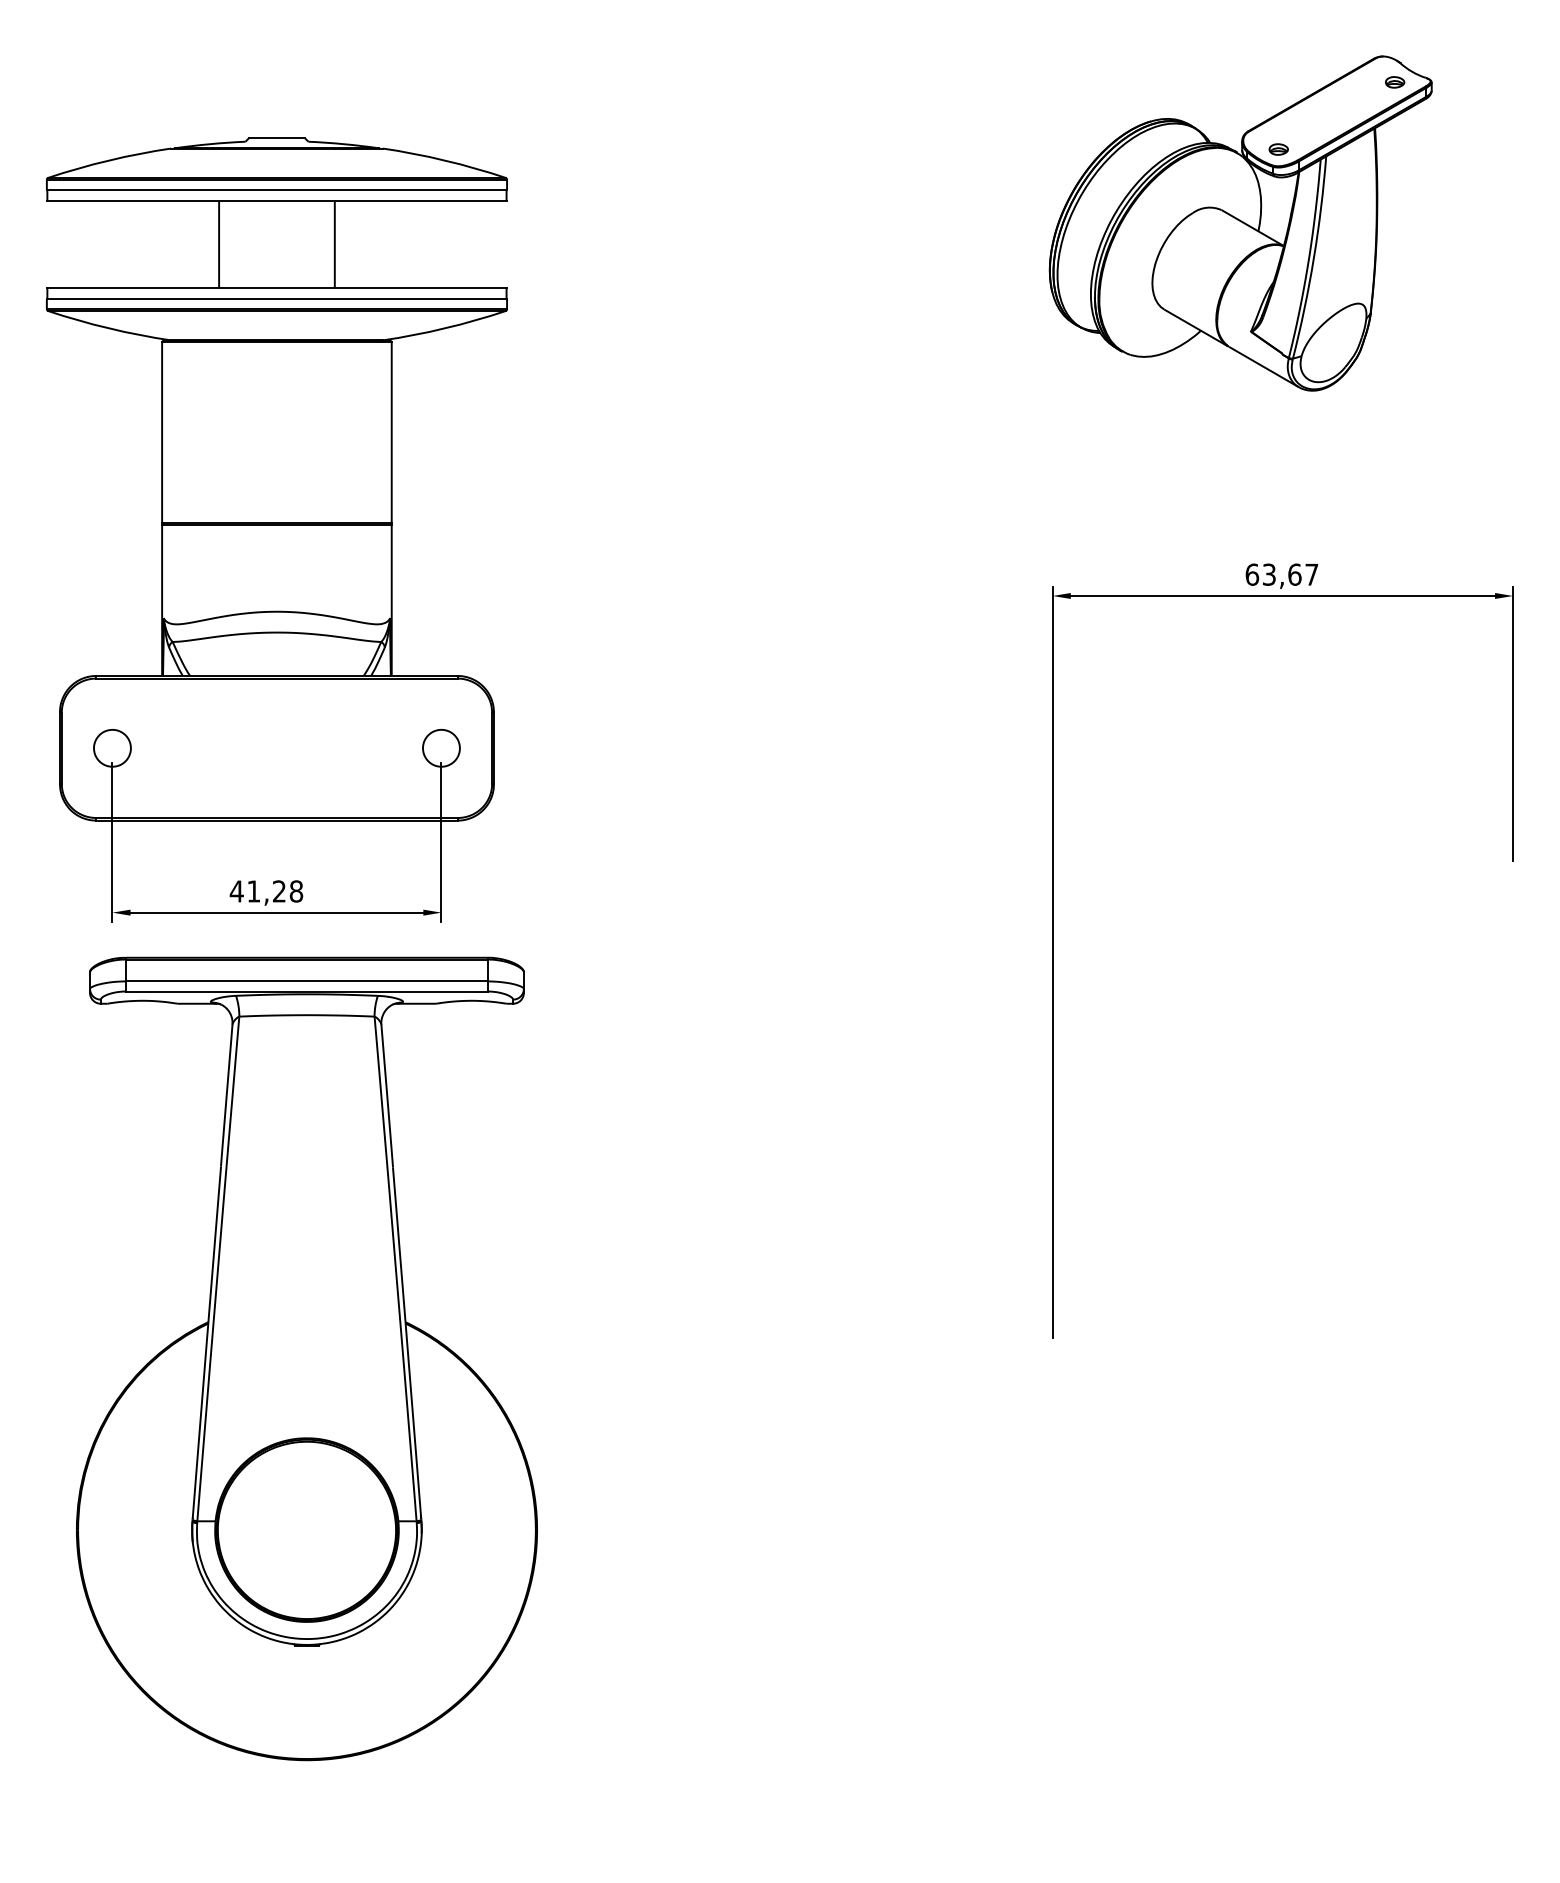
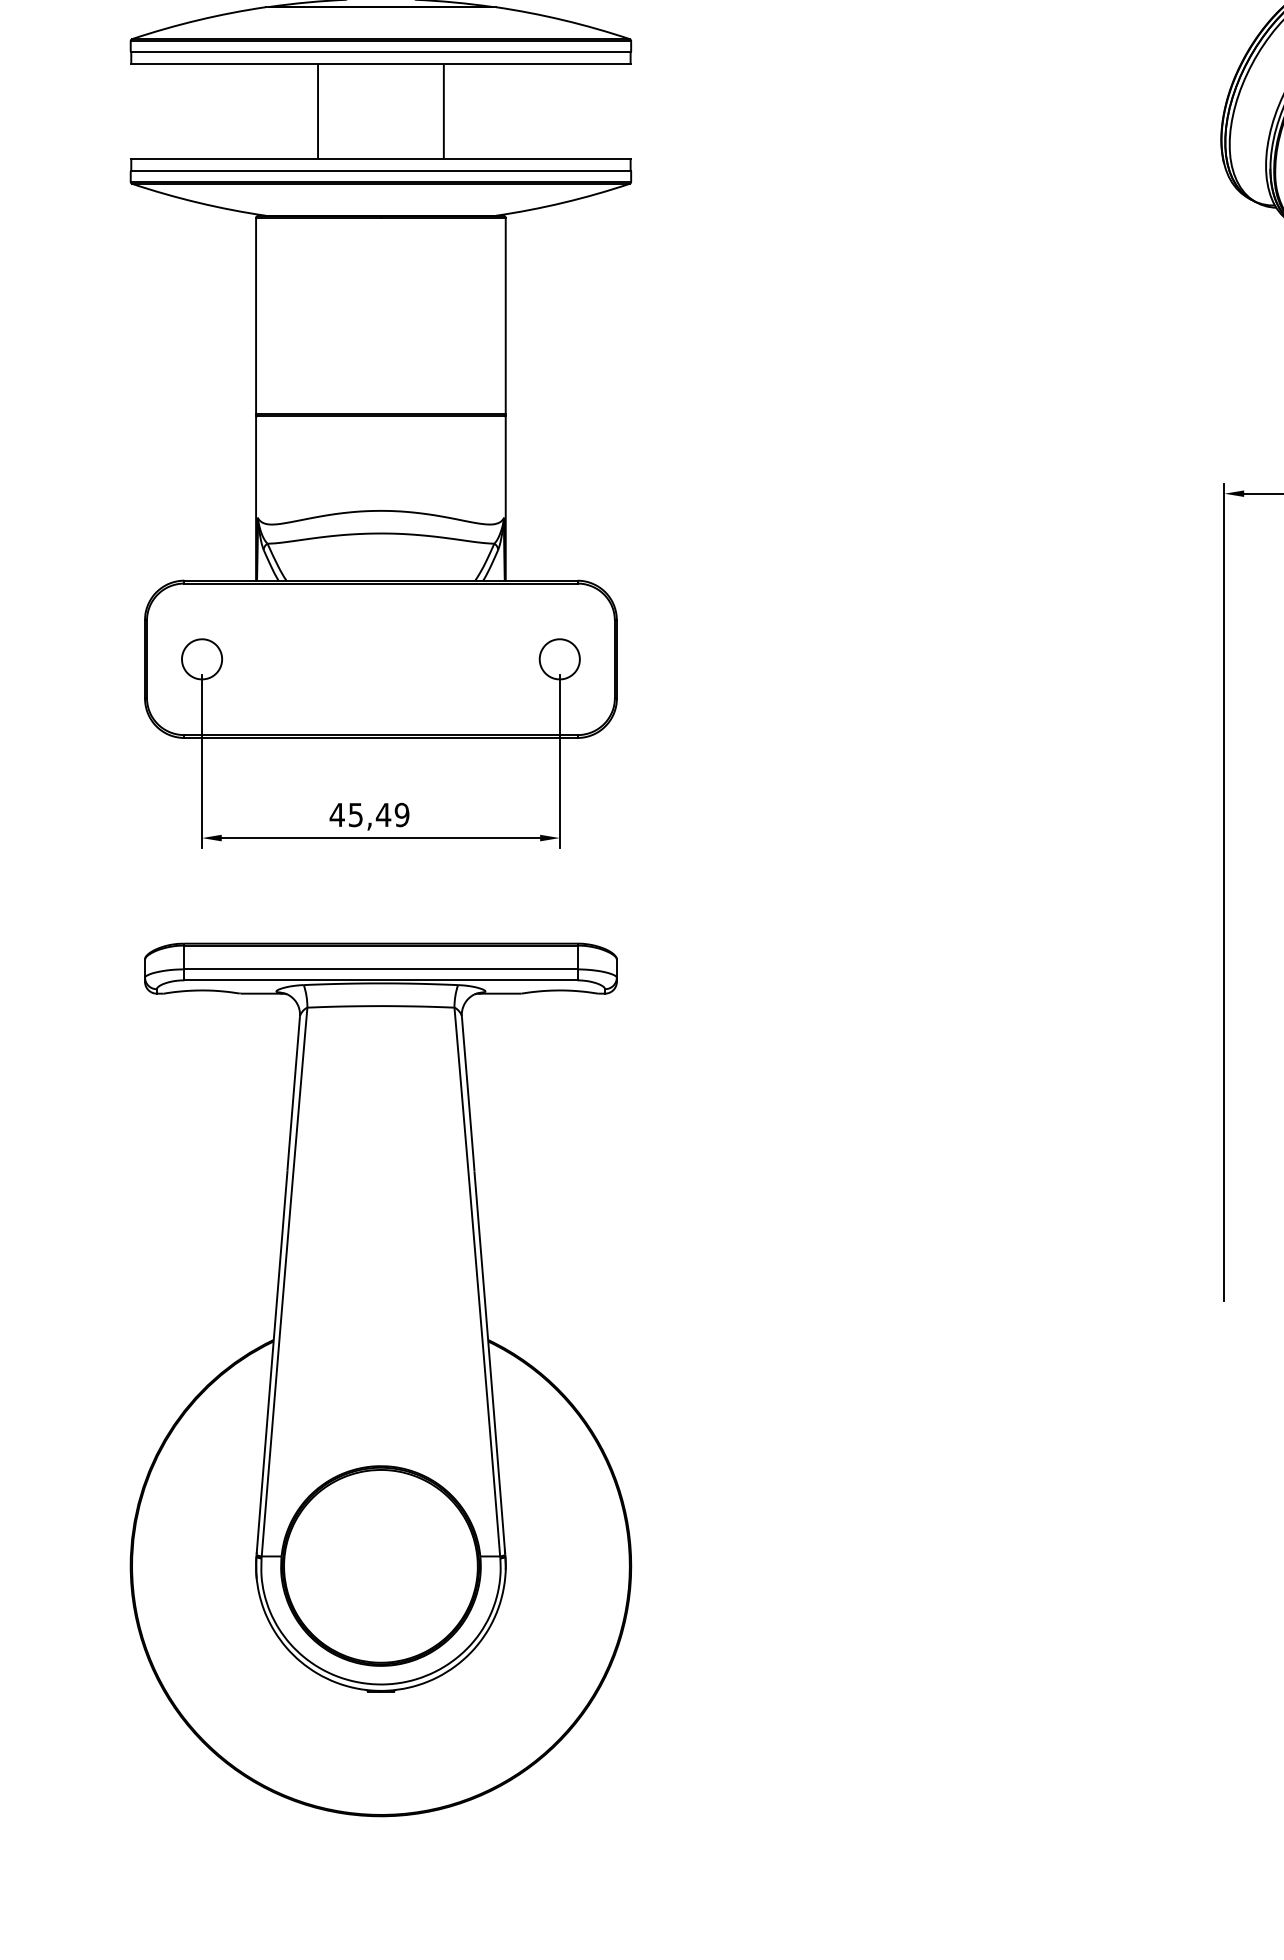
text: (275, 891) -> (379, 815), 41,28 -> 45,49
part: (306, 1358) -> (380, 1379), moved

